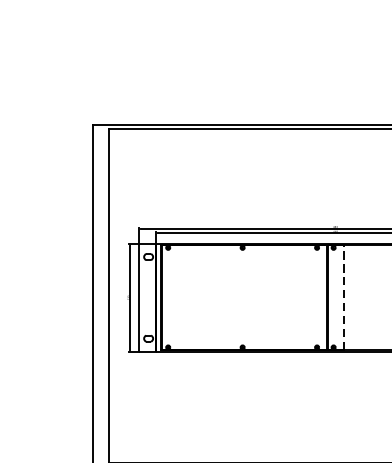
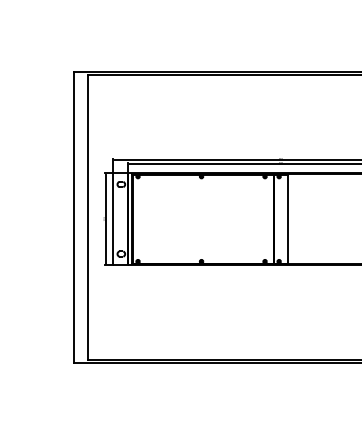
line: (343, 298) -> (287, 219), dashed -> solid

